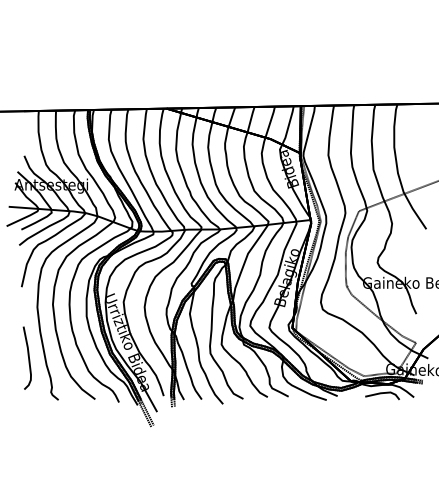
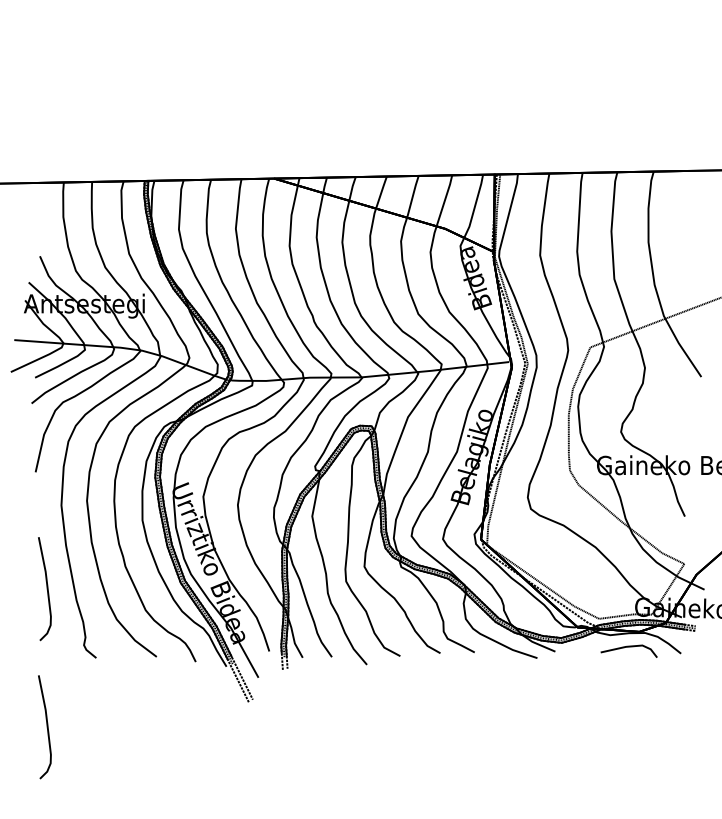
curve: (28, 441) -> (46, 726), added

